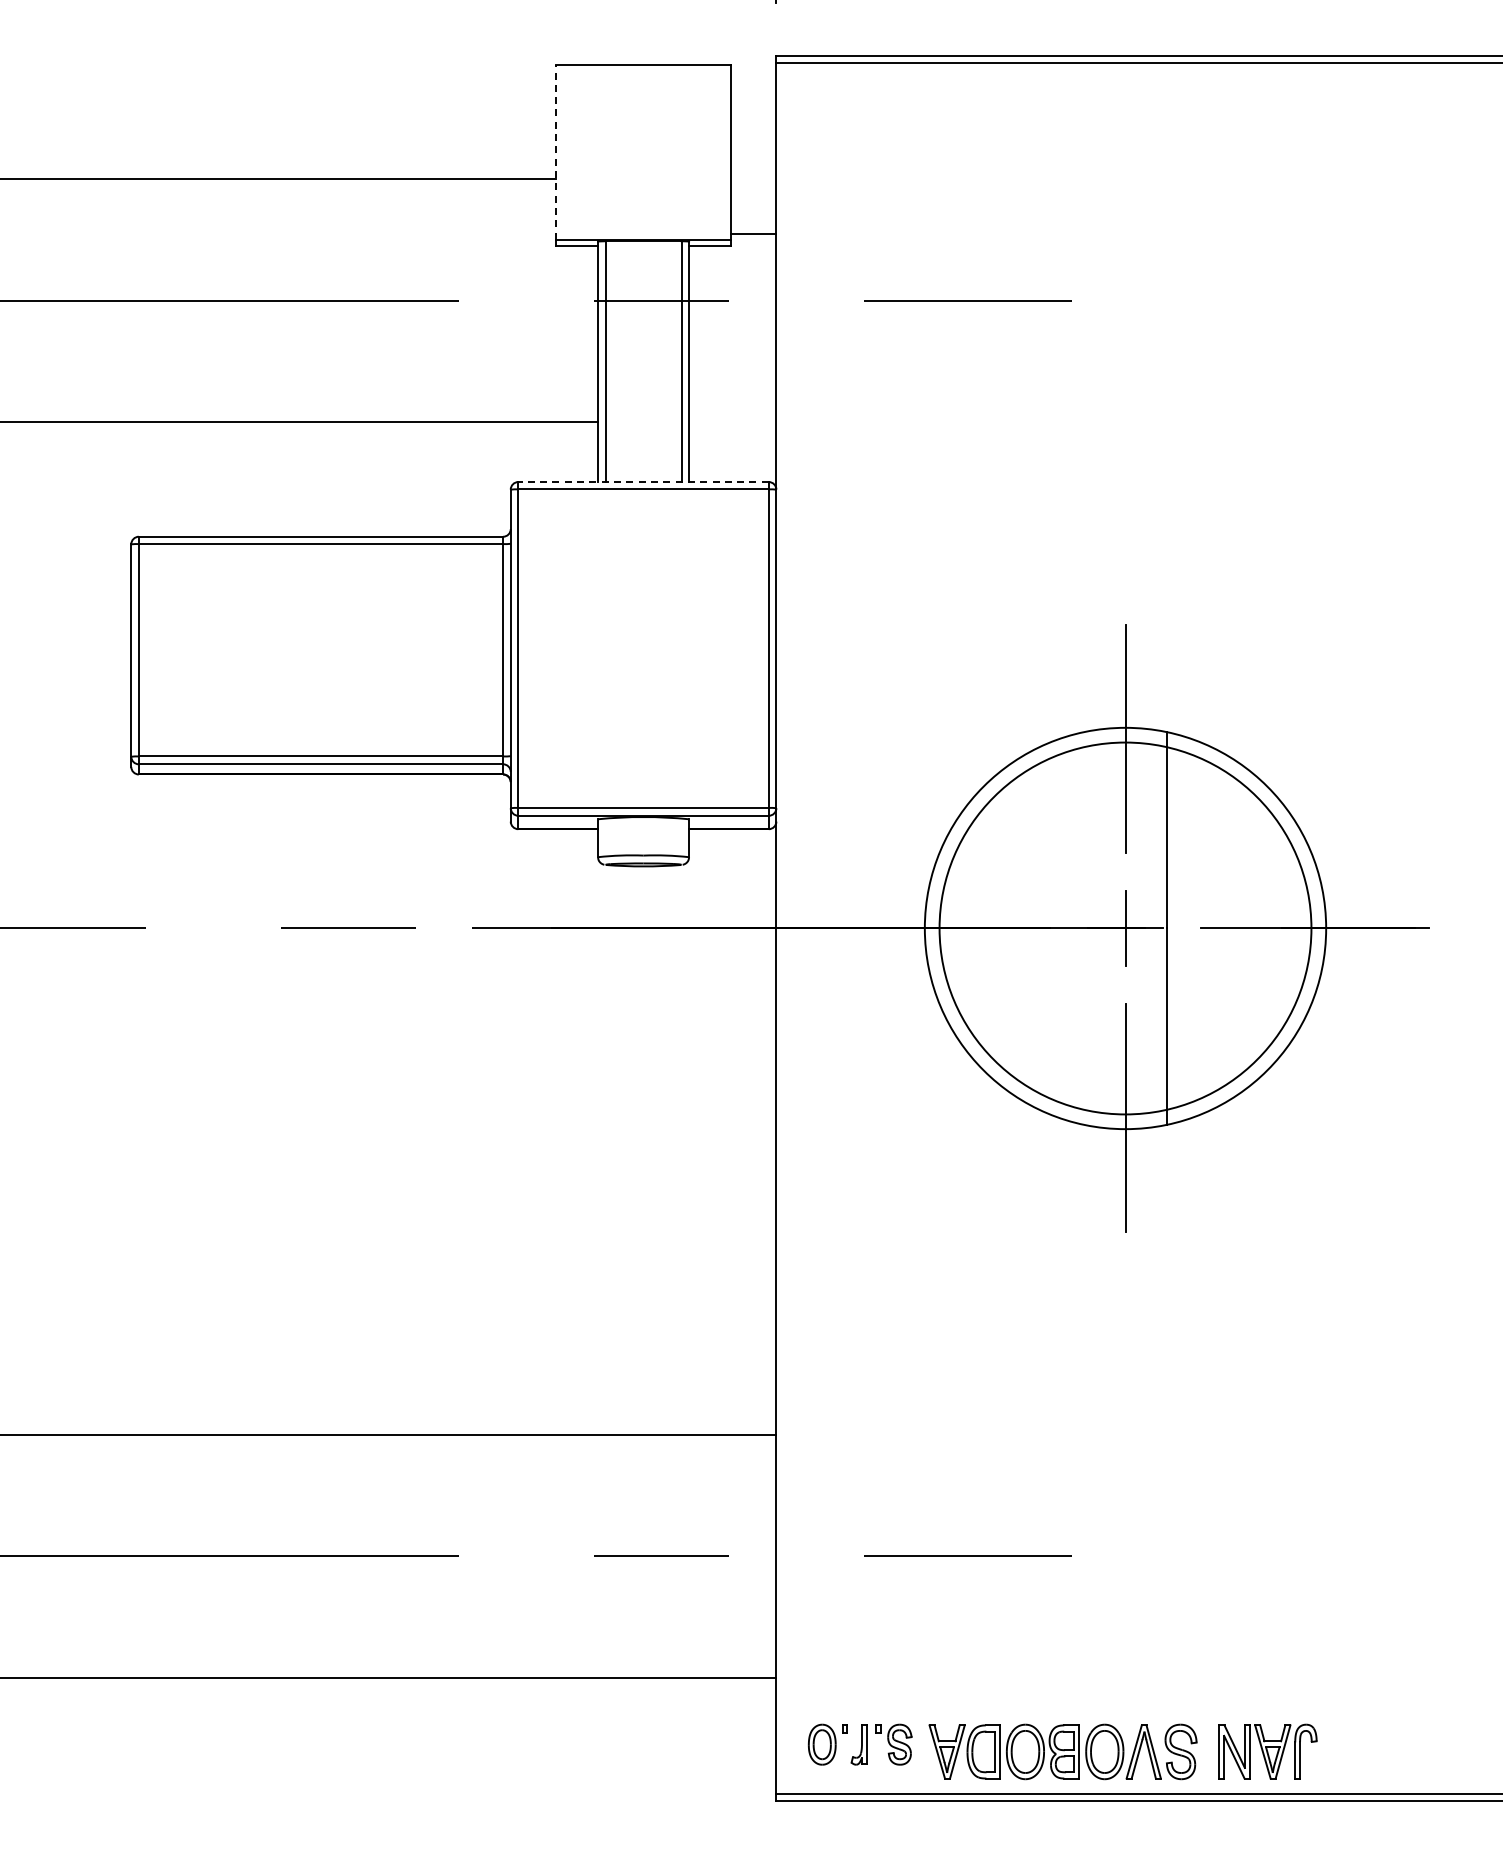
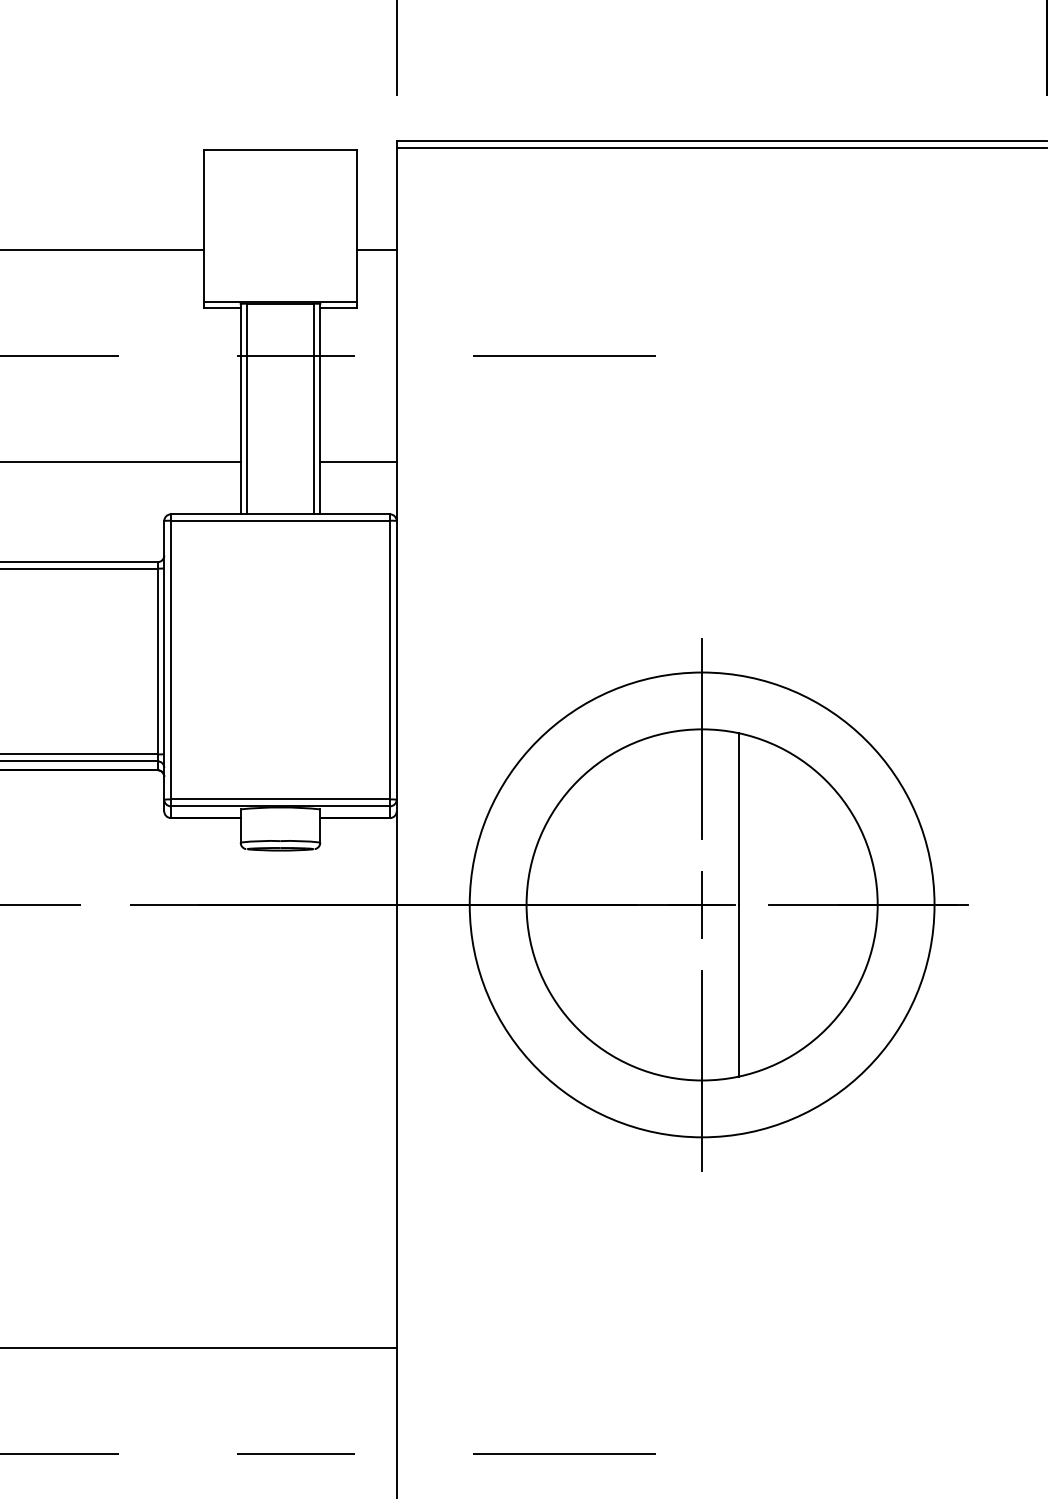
line: (556, 151) -> (204, 225), dashed -> solid
line: (753, 234) -> (376, 249), moved
line: (732, 422) -> (358, 462), added
line: (643, 482) -> (280, 514), dashed -> solid
circle: (1125, 928) -> (702, 904), size x1.43

